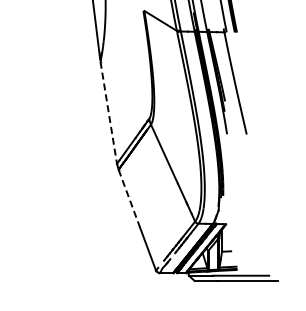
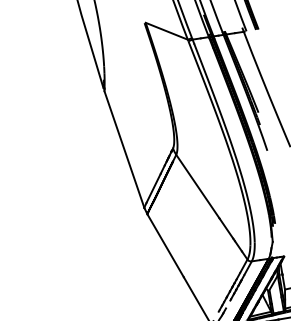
line: (108, 112) -> (123, 149), dashed -> solid
line: (129, 198) -> (165, 245), dashed -> solid

